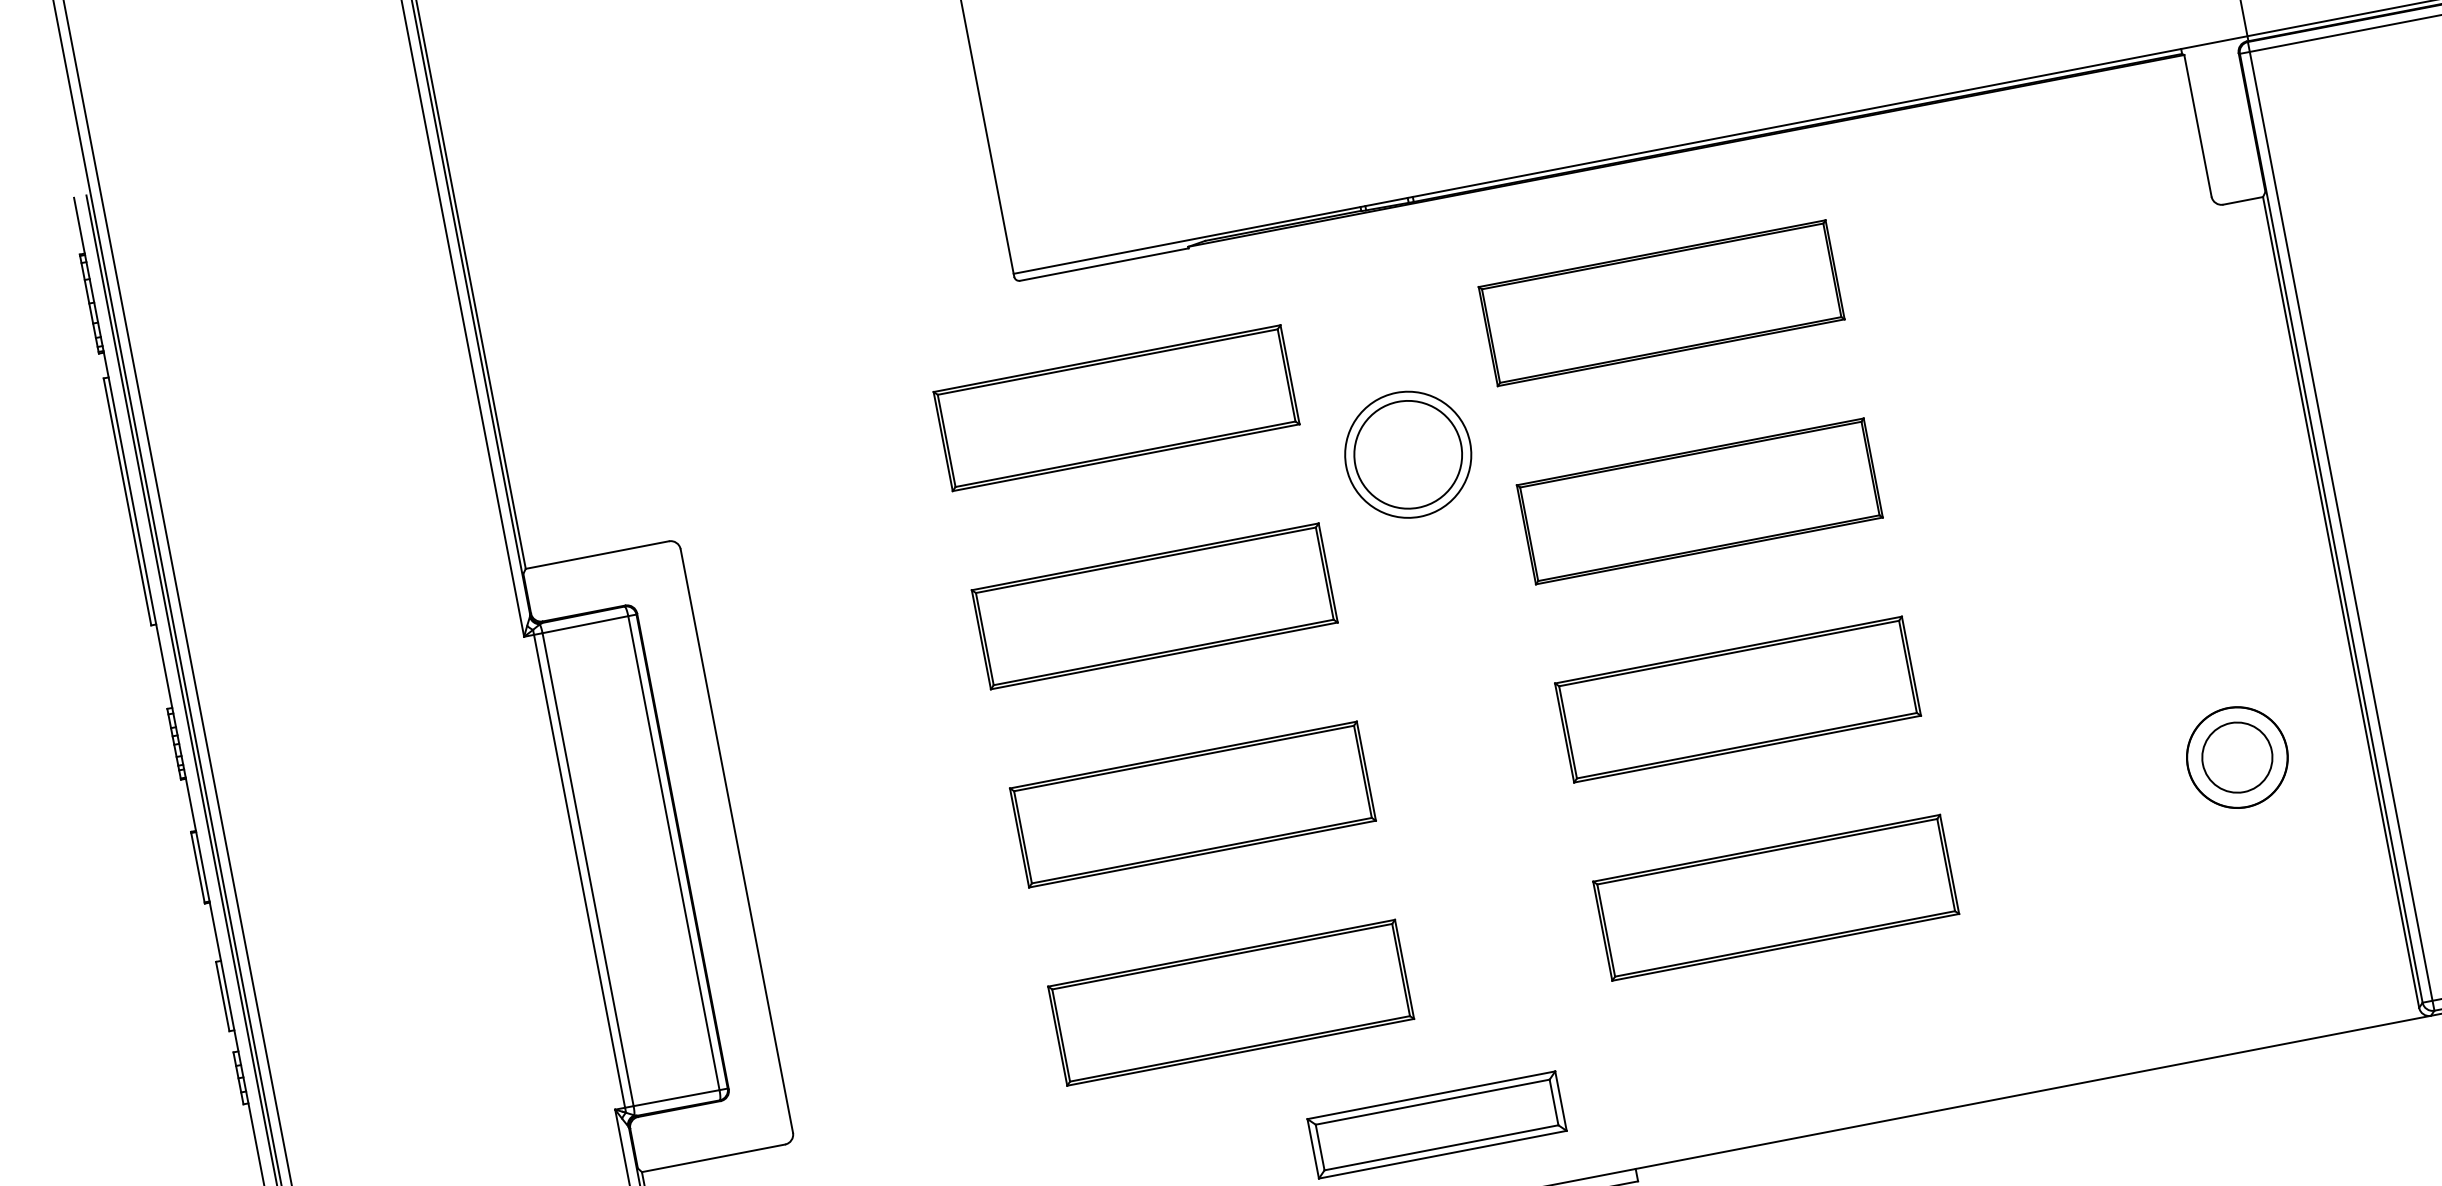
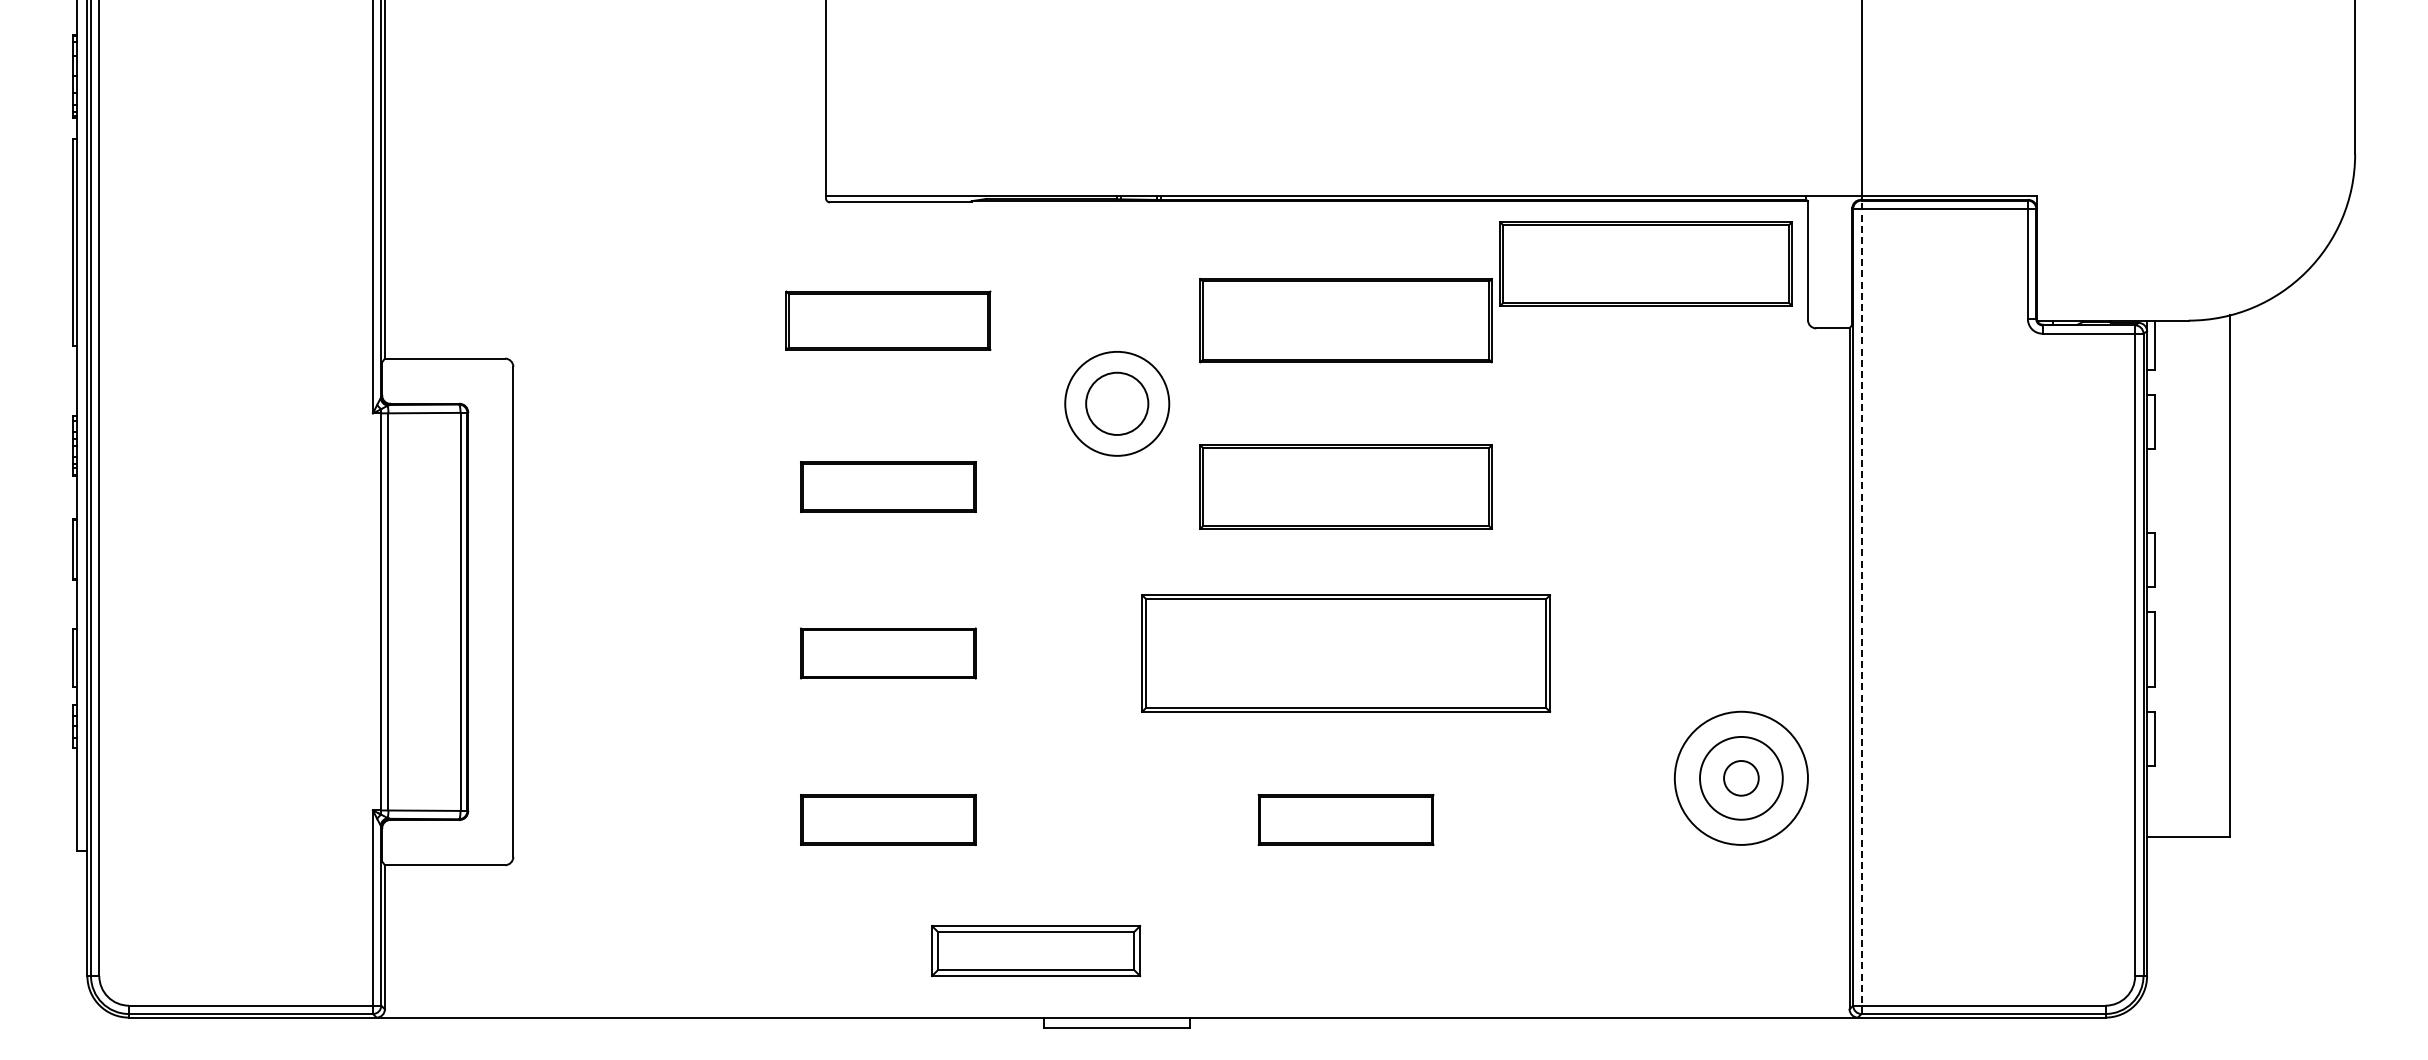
part: (2005, 166) -> (1645, 263), added
part: (1116, 407) -> (888, 320), size x0.7
circle: (1407, 454) -> (1116, 403), size x0.7
line: (2341, 526) -> (1861, 607), solid -> dashed
part: (1154, 605) -> (888, 486), size x0.6
part: (1737, 699) -> (1345, 653), size x1.4
circle: (2237, 756) -> (1741, 777), size x1.6
circle: (2237, 757) -> (1741, 778), size x0.6
part: (1193, 804) -> (888, 653), size x0.6
part: (1775, 897) -> (1345, 819), size x0.6
part: (1231, 1002) -> (888, 819), size x0.6

